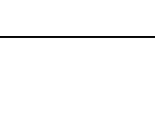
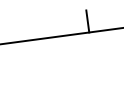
line: (98, 24) -> (87, 21), added

